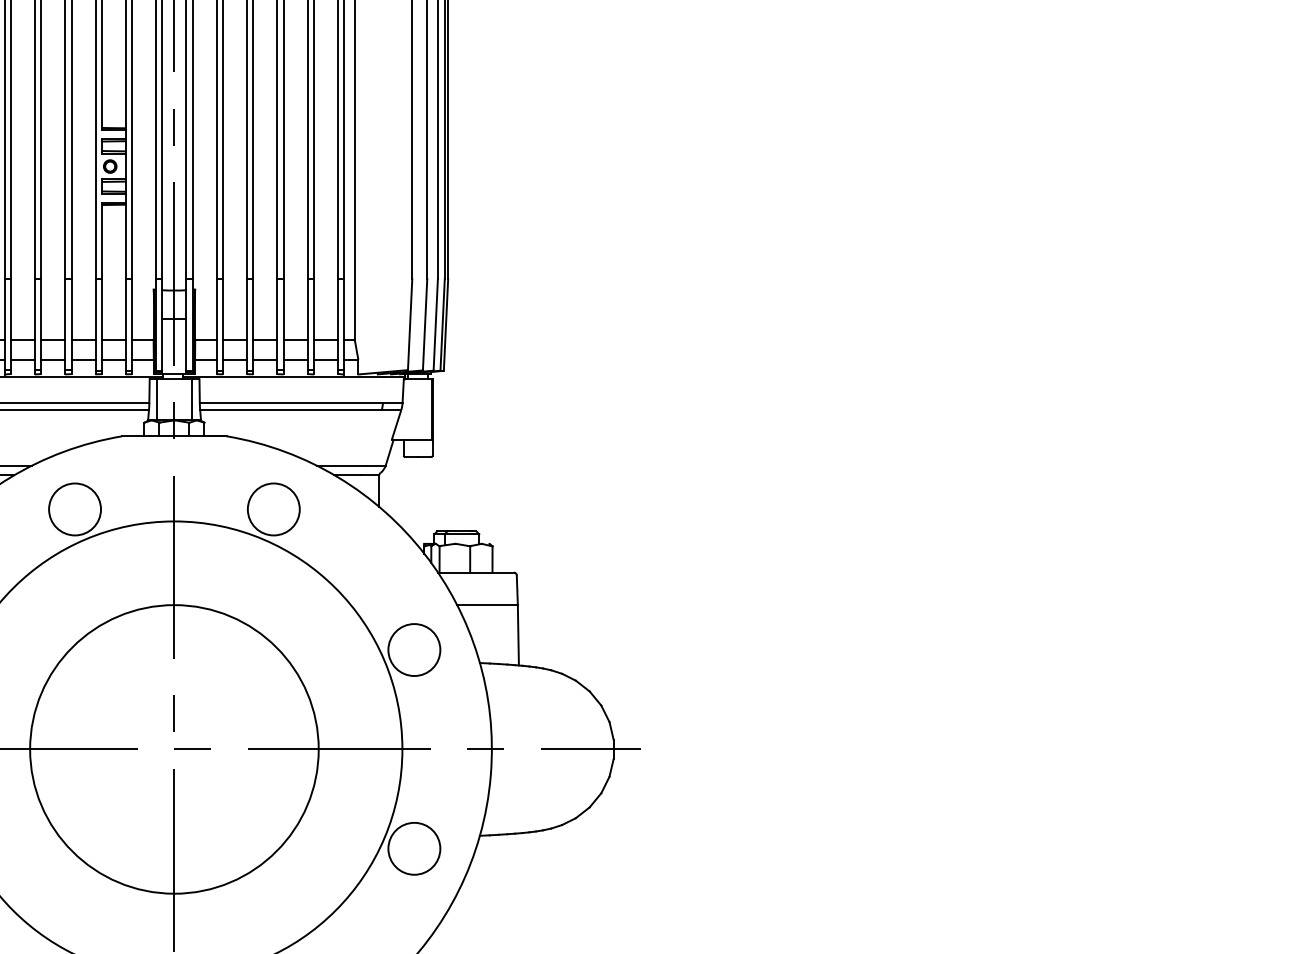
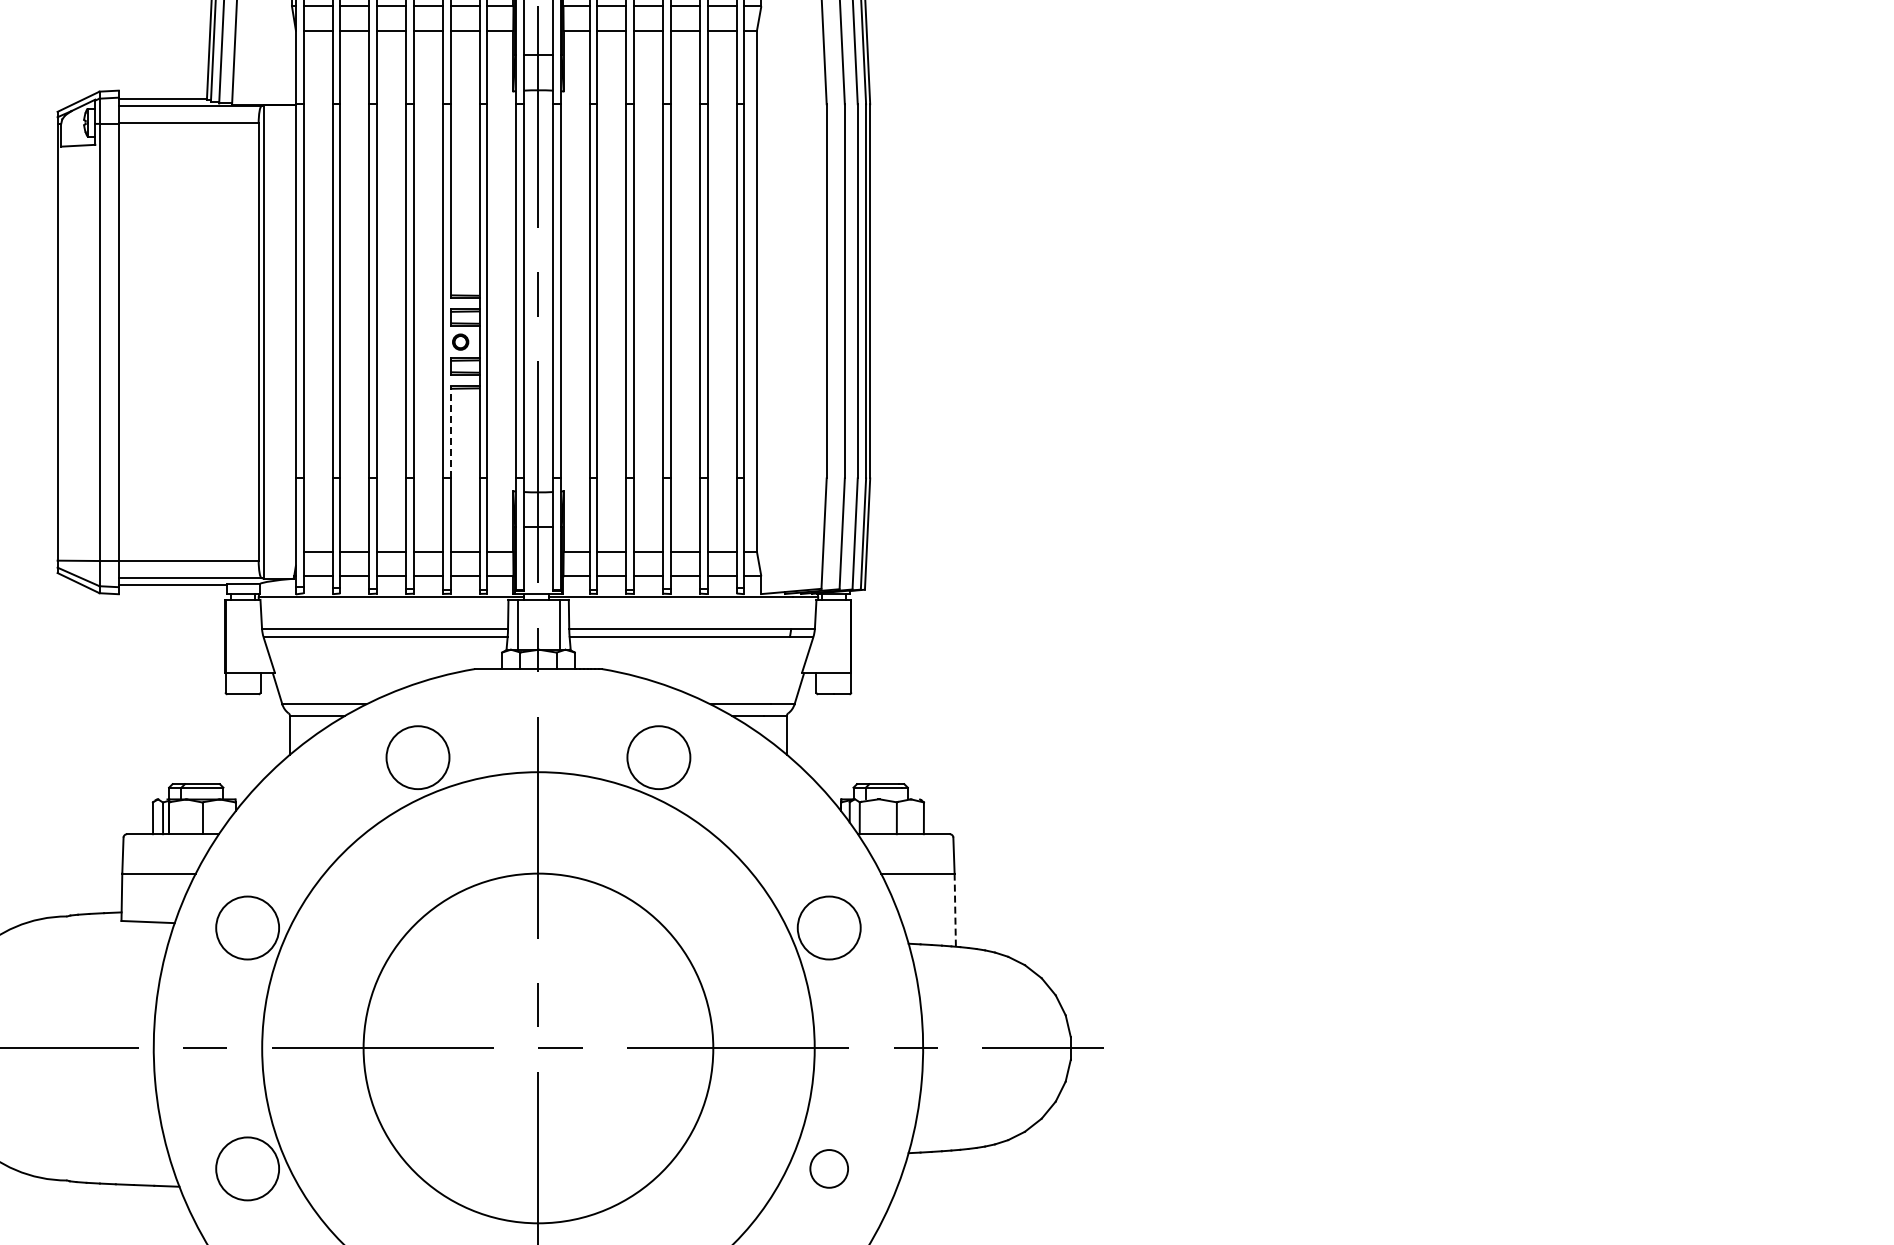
line: (101, 240) -> (450, 431), solid -> dashed
line: (518, 635) -> (955, 910), solid -> dashed
circle: (413, 848) -> (828, 1168), size x0.6

